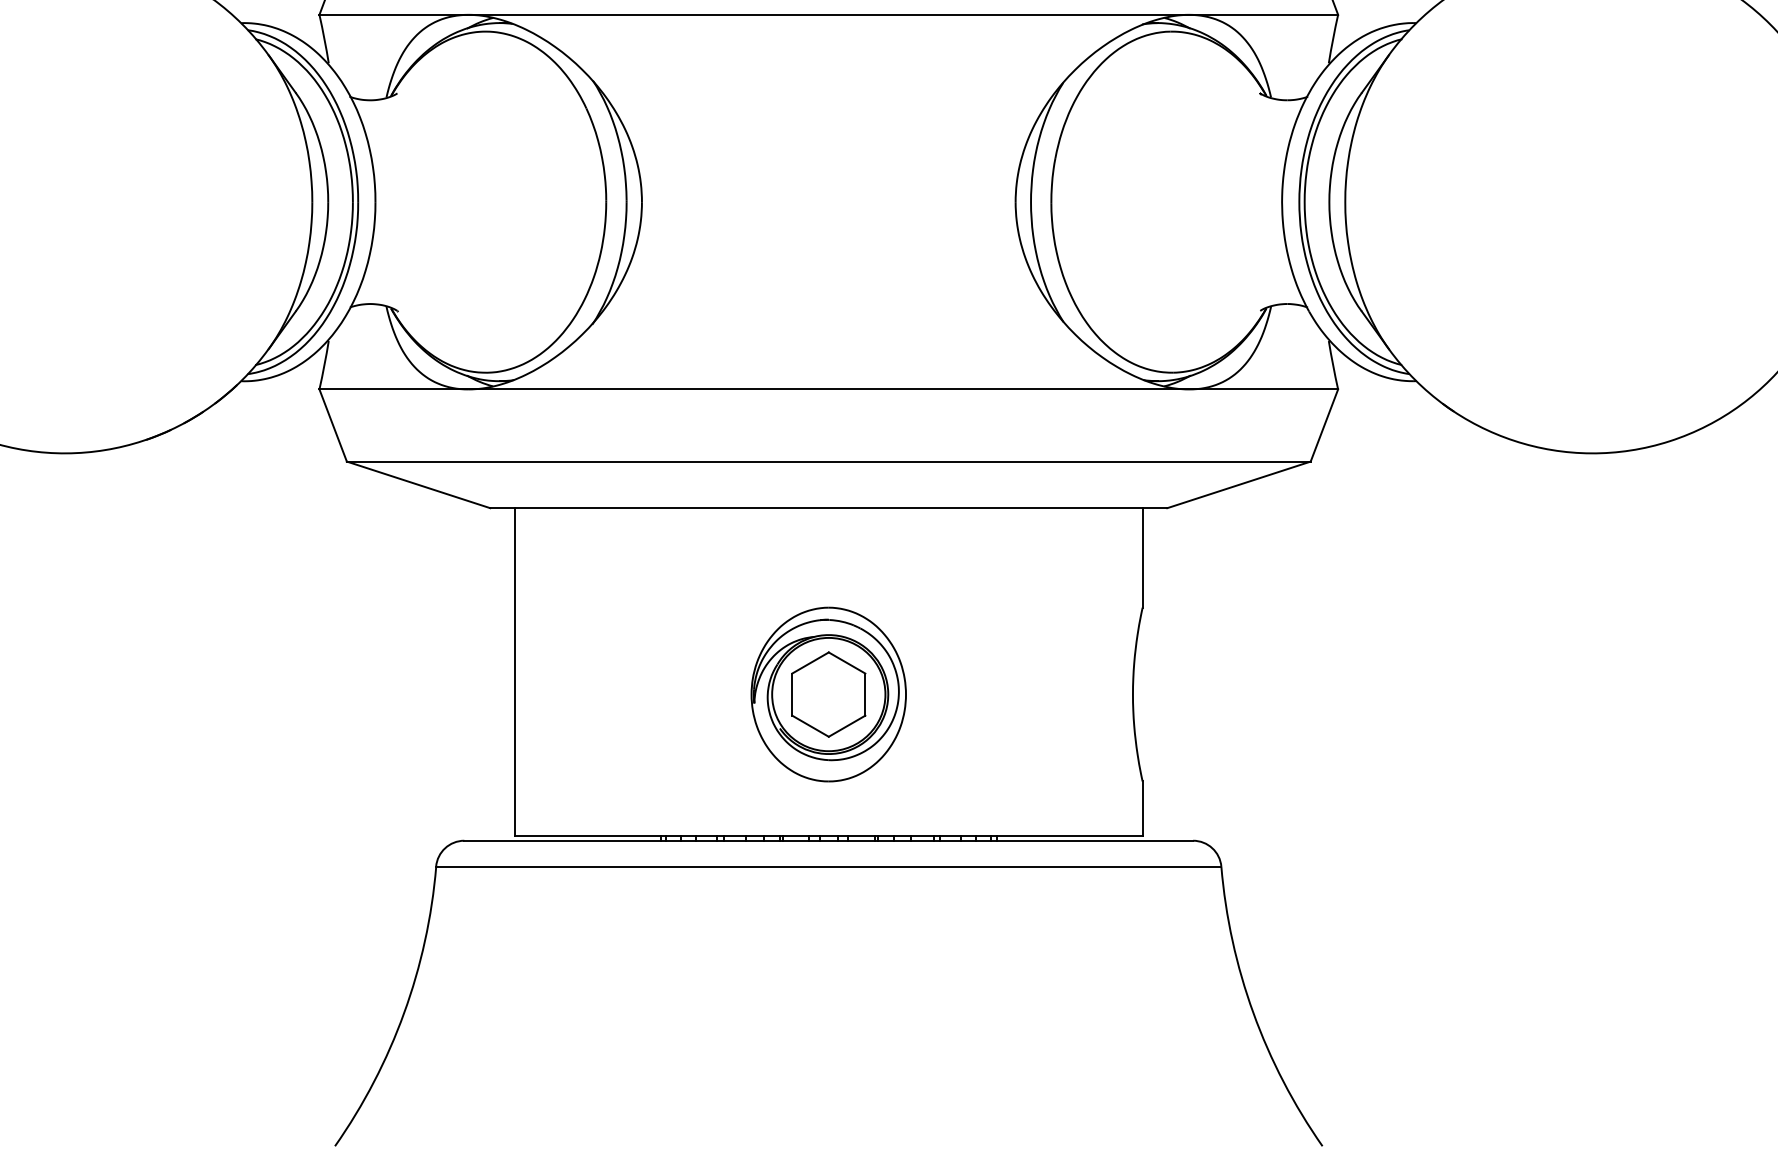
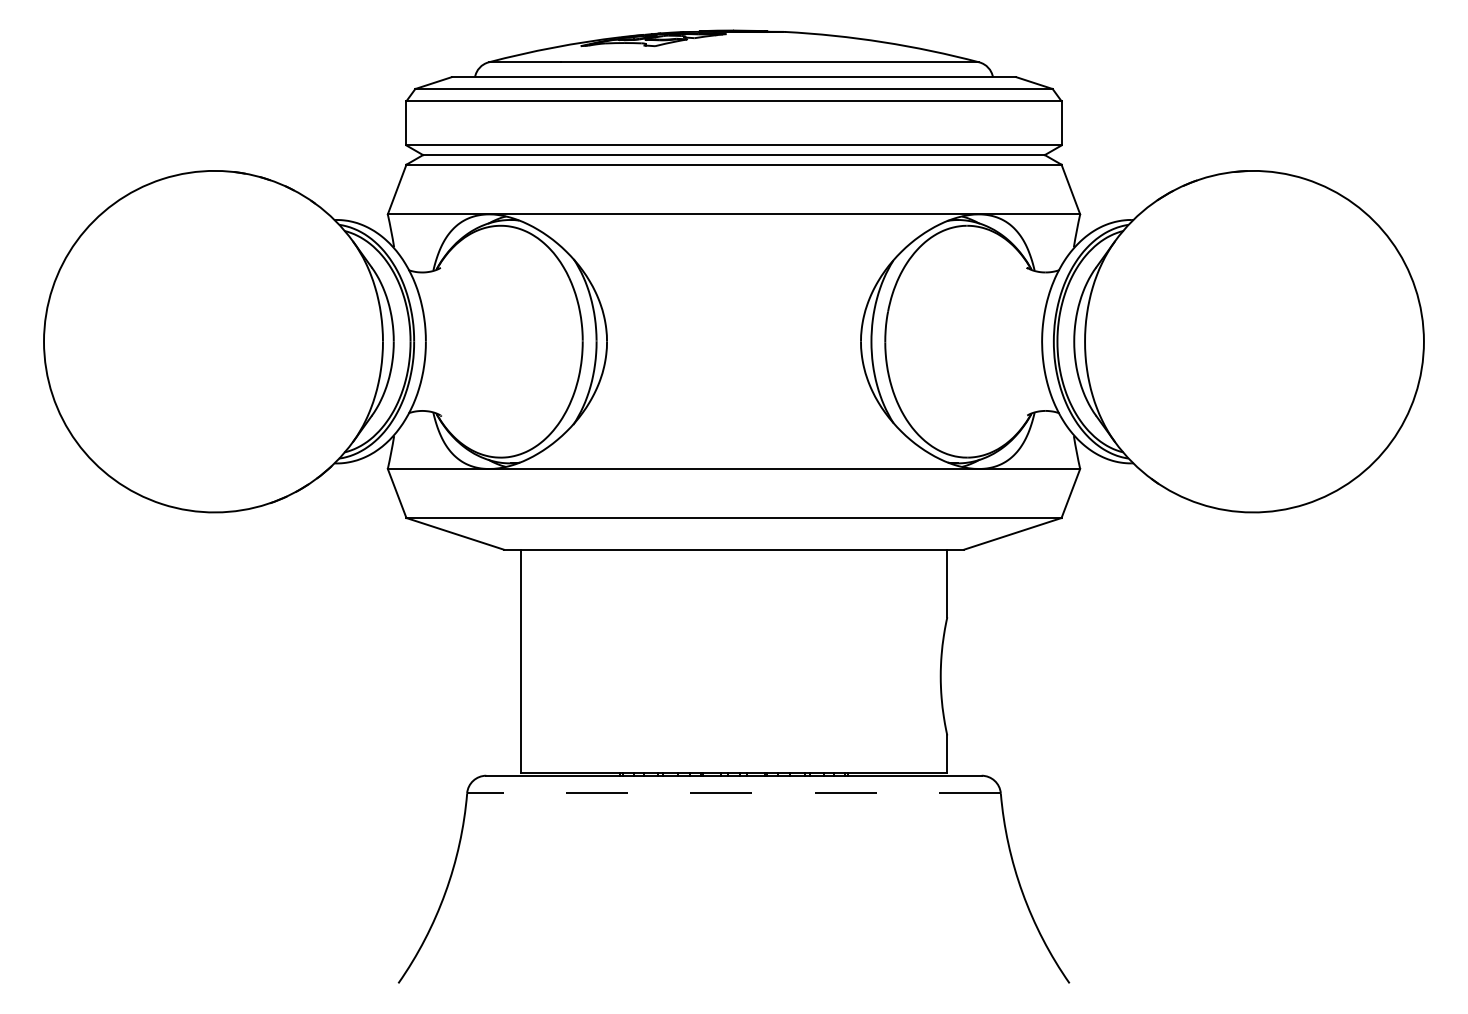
part: (828, 694) -> (733, 676), removed
line: (829, 866) -> (734, 793), solid -> dashed

